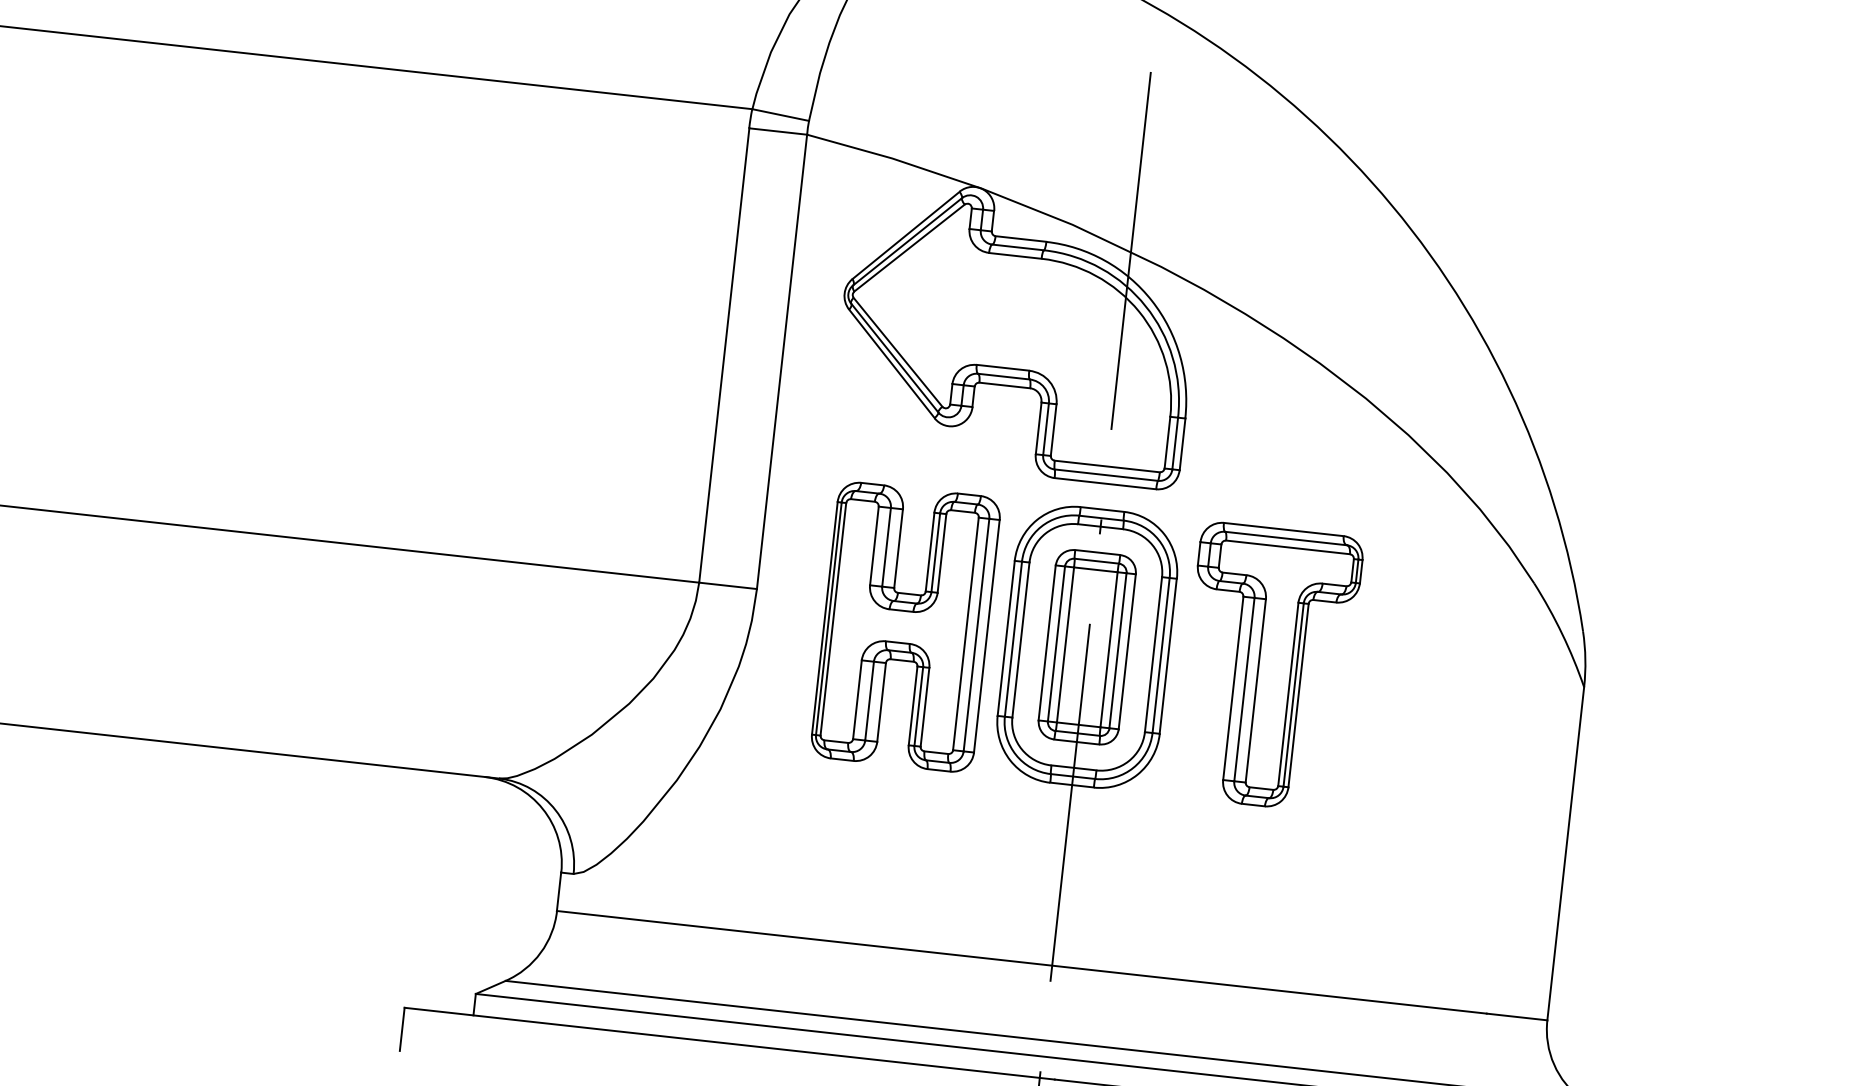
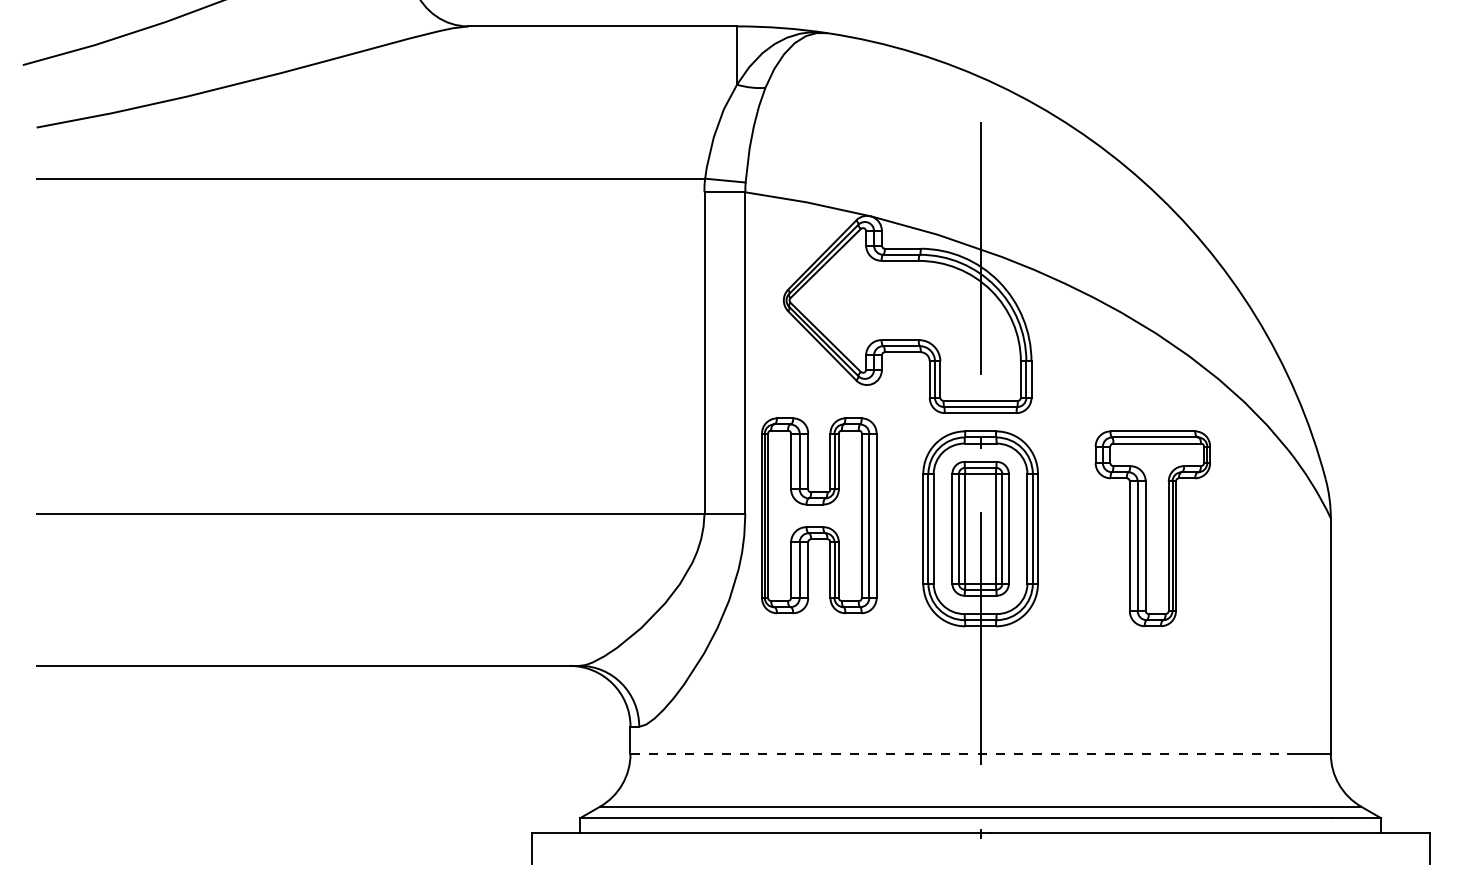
part: (906, 626) -> (819, 515), moved
part: (1268, 666) -> (1152, 528), moved
line: (1022, 961) -> (959, 753), solid -> dashed

